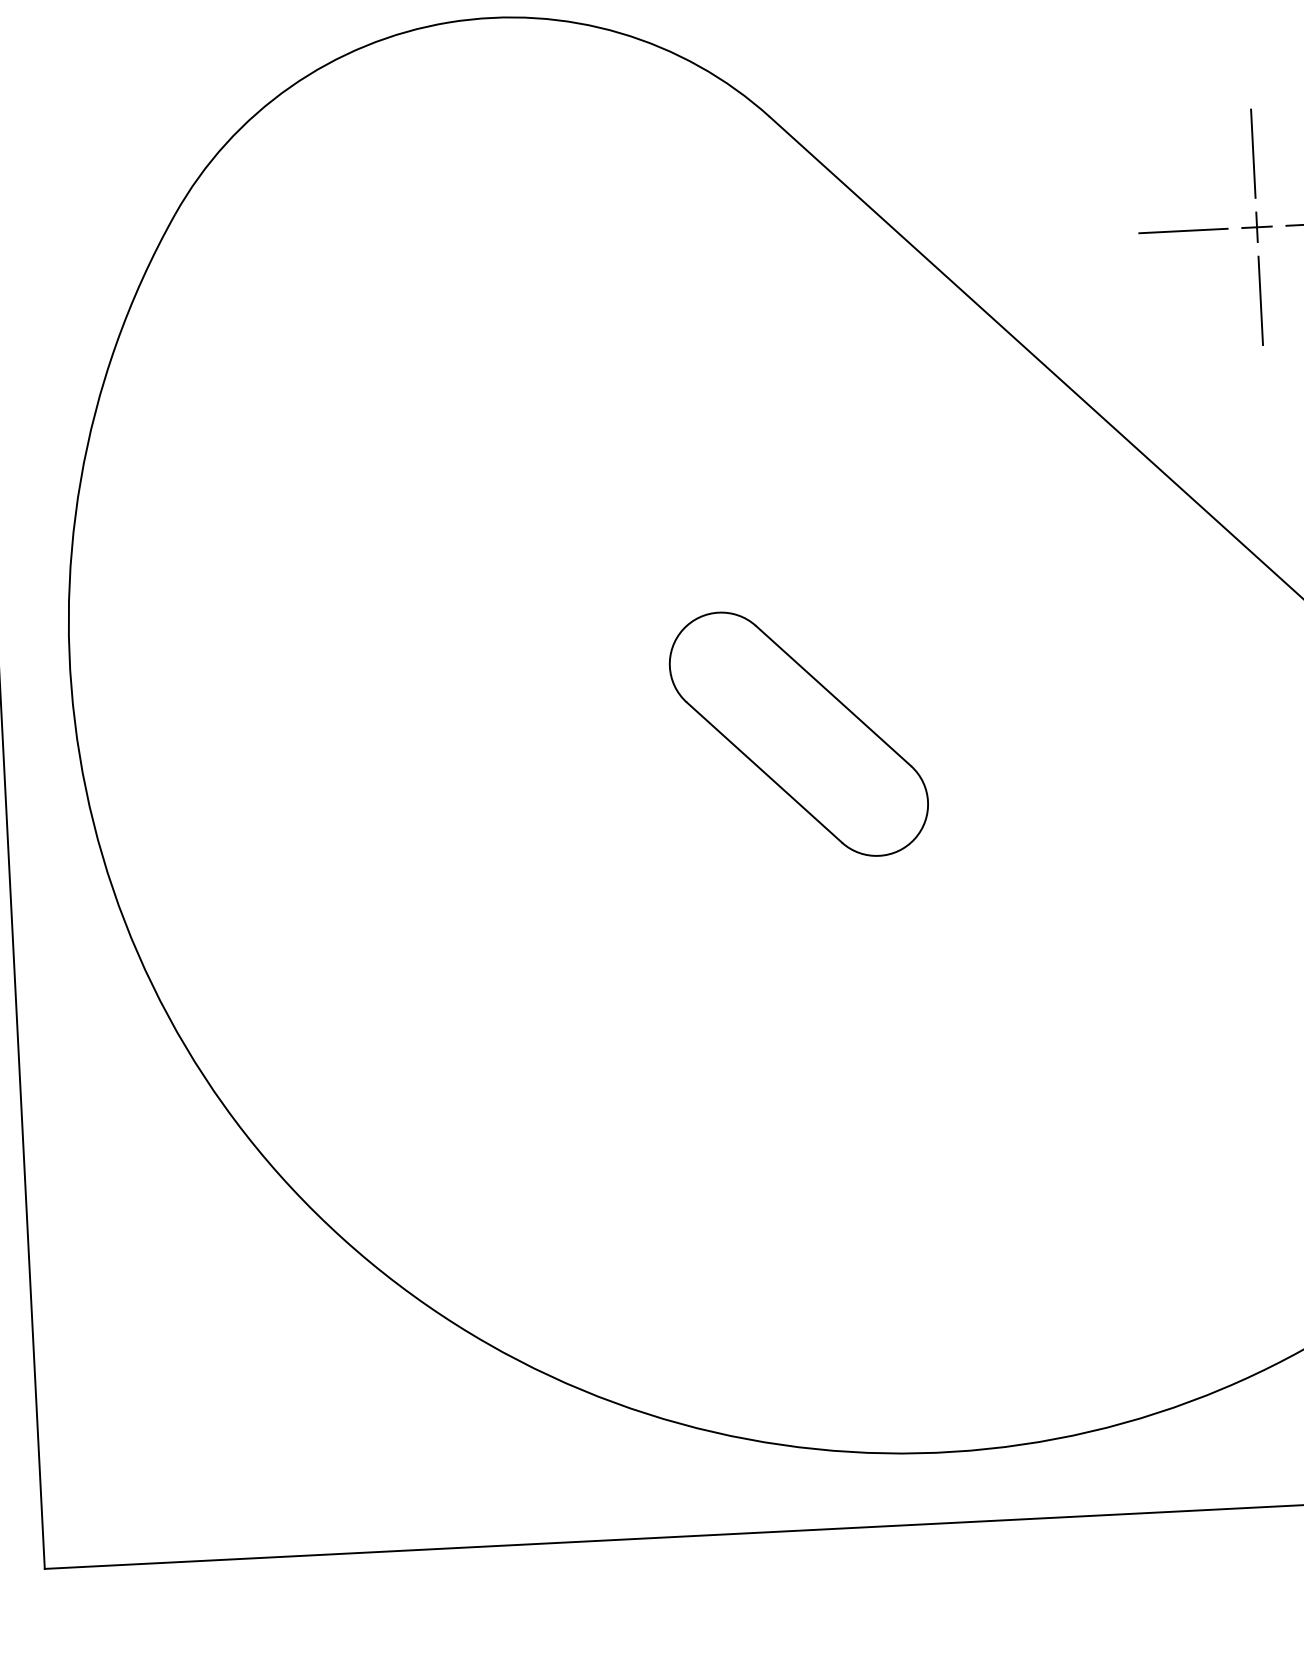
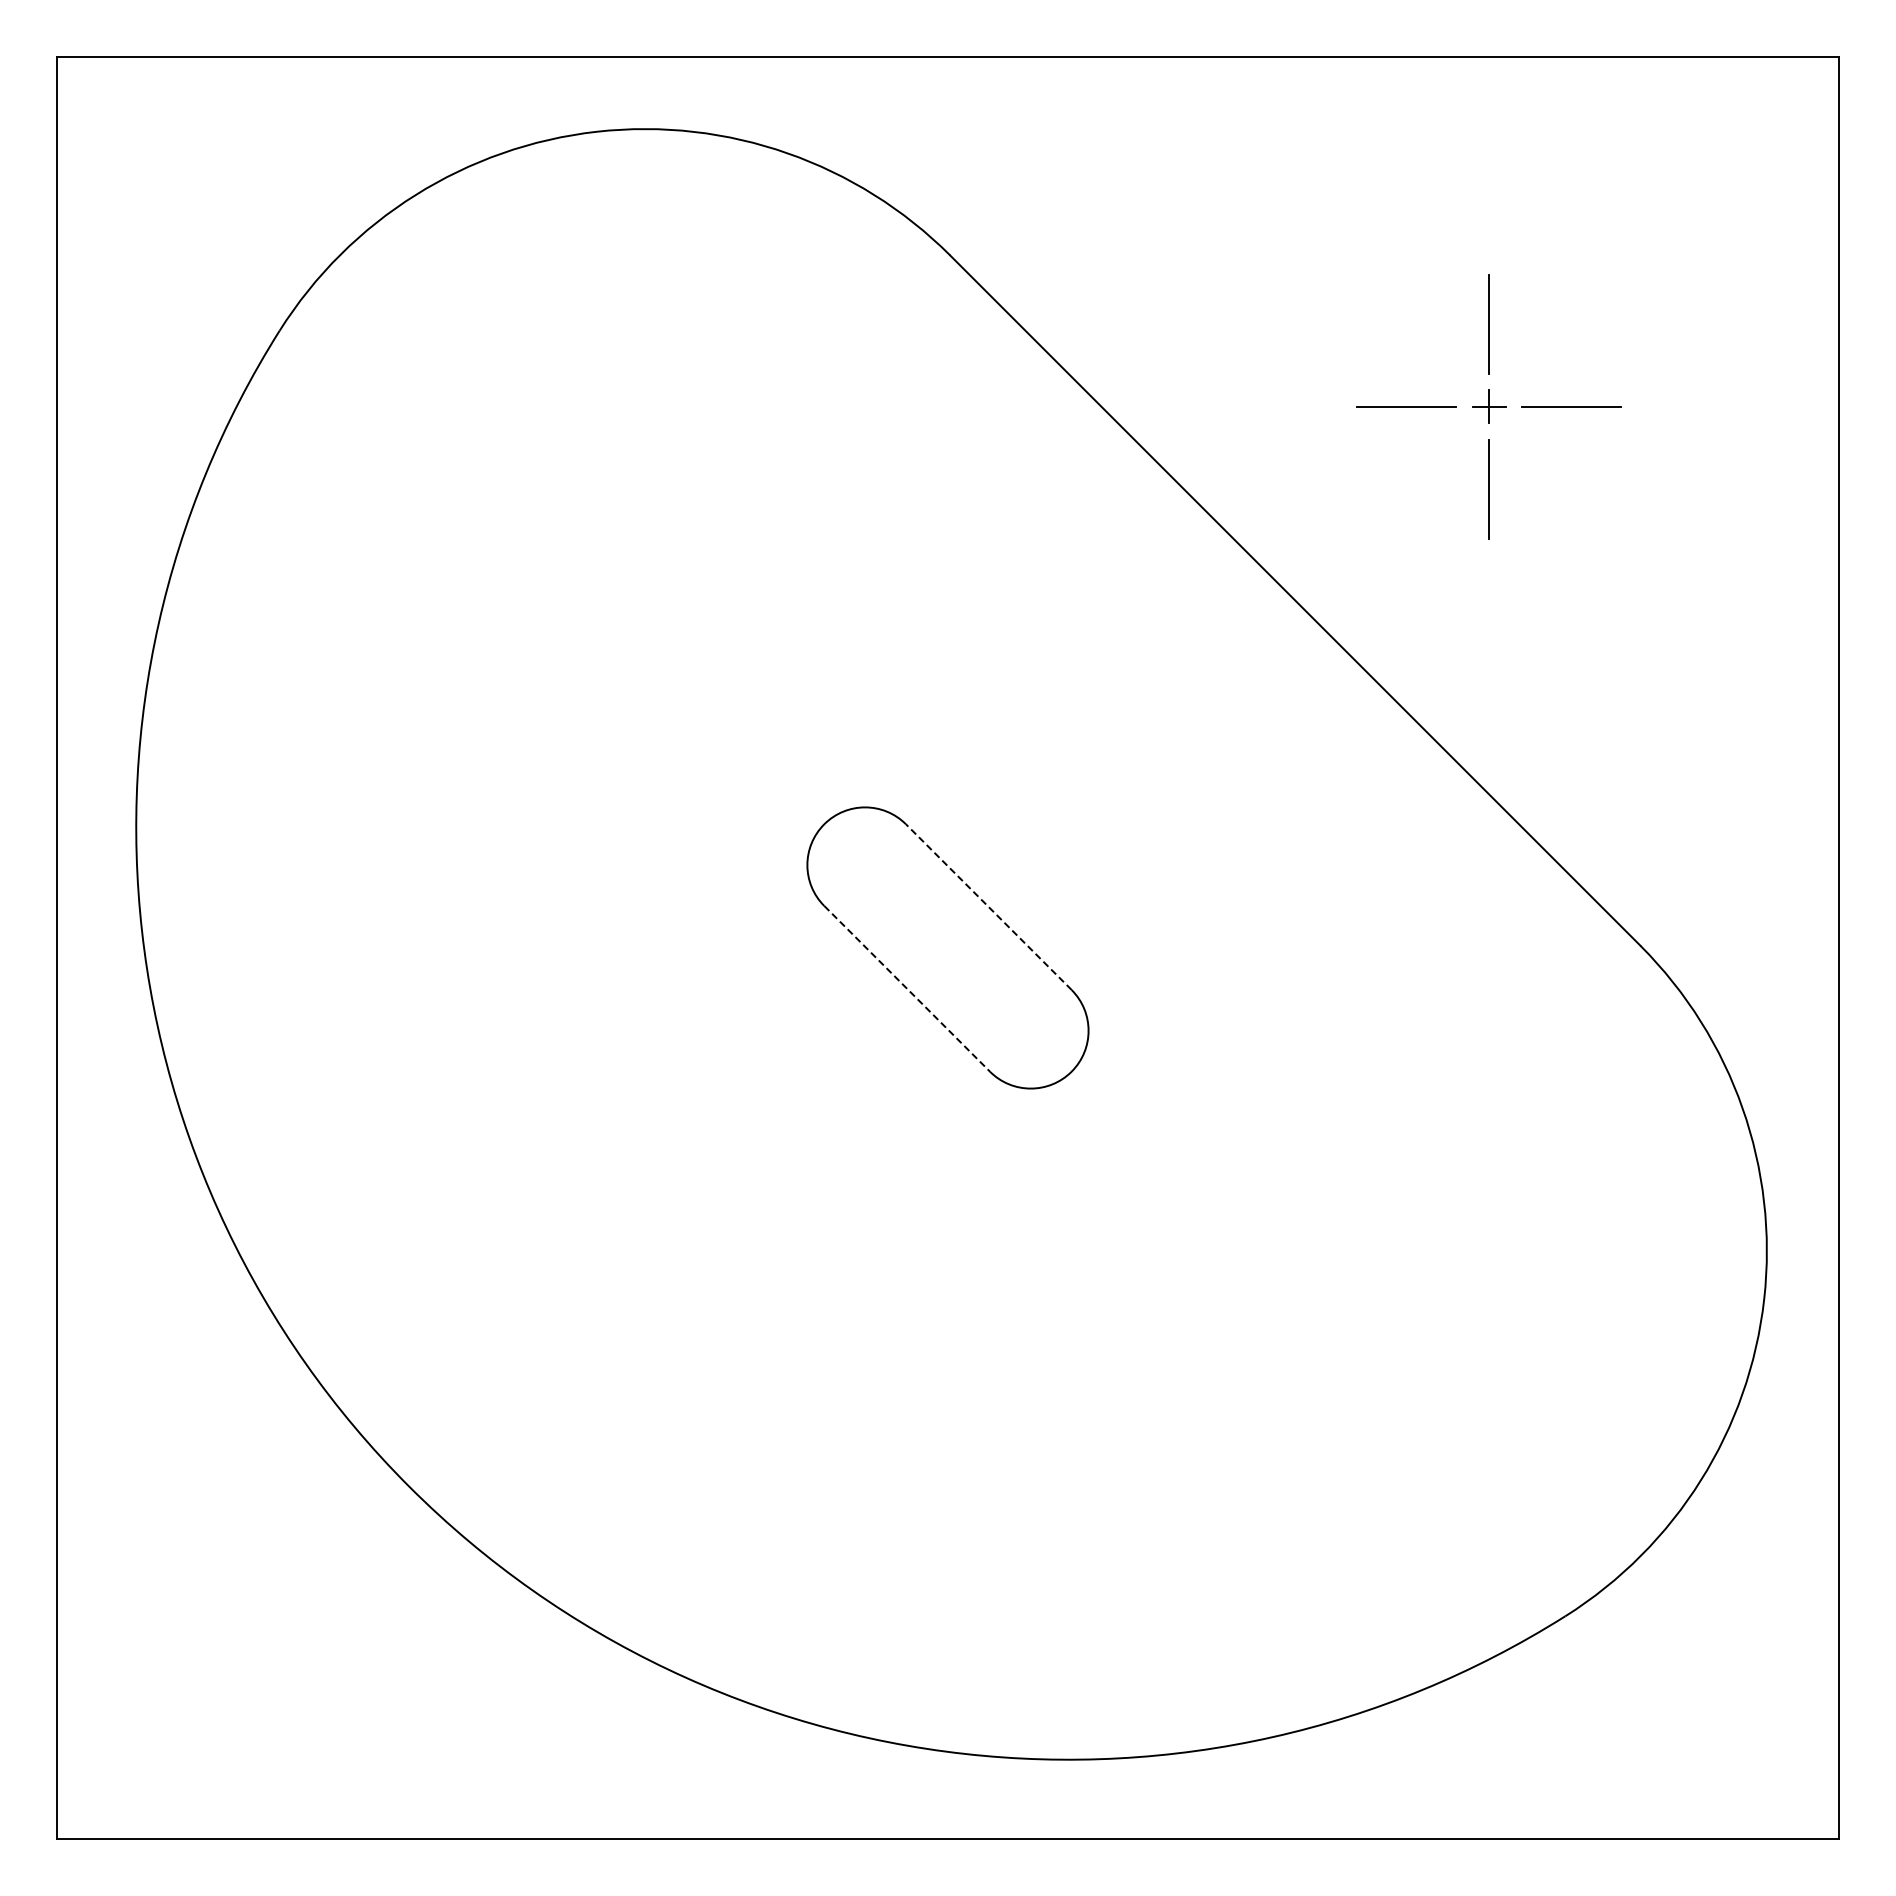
line: (833, 695) -> (988, 906), solid -> dashed
line: (764, 773) -> (907, 989), solid -> dashed

